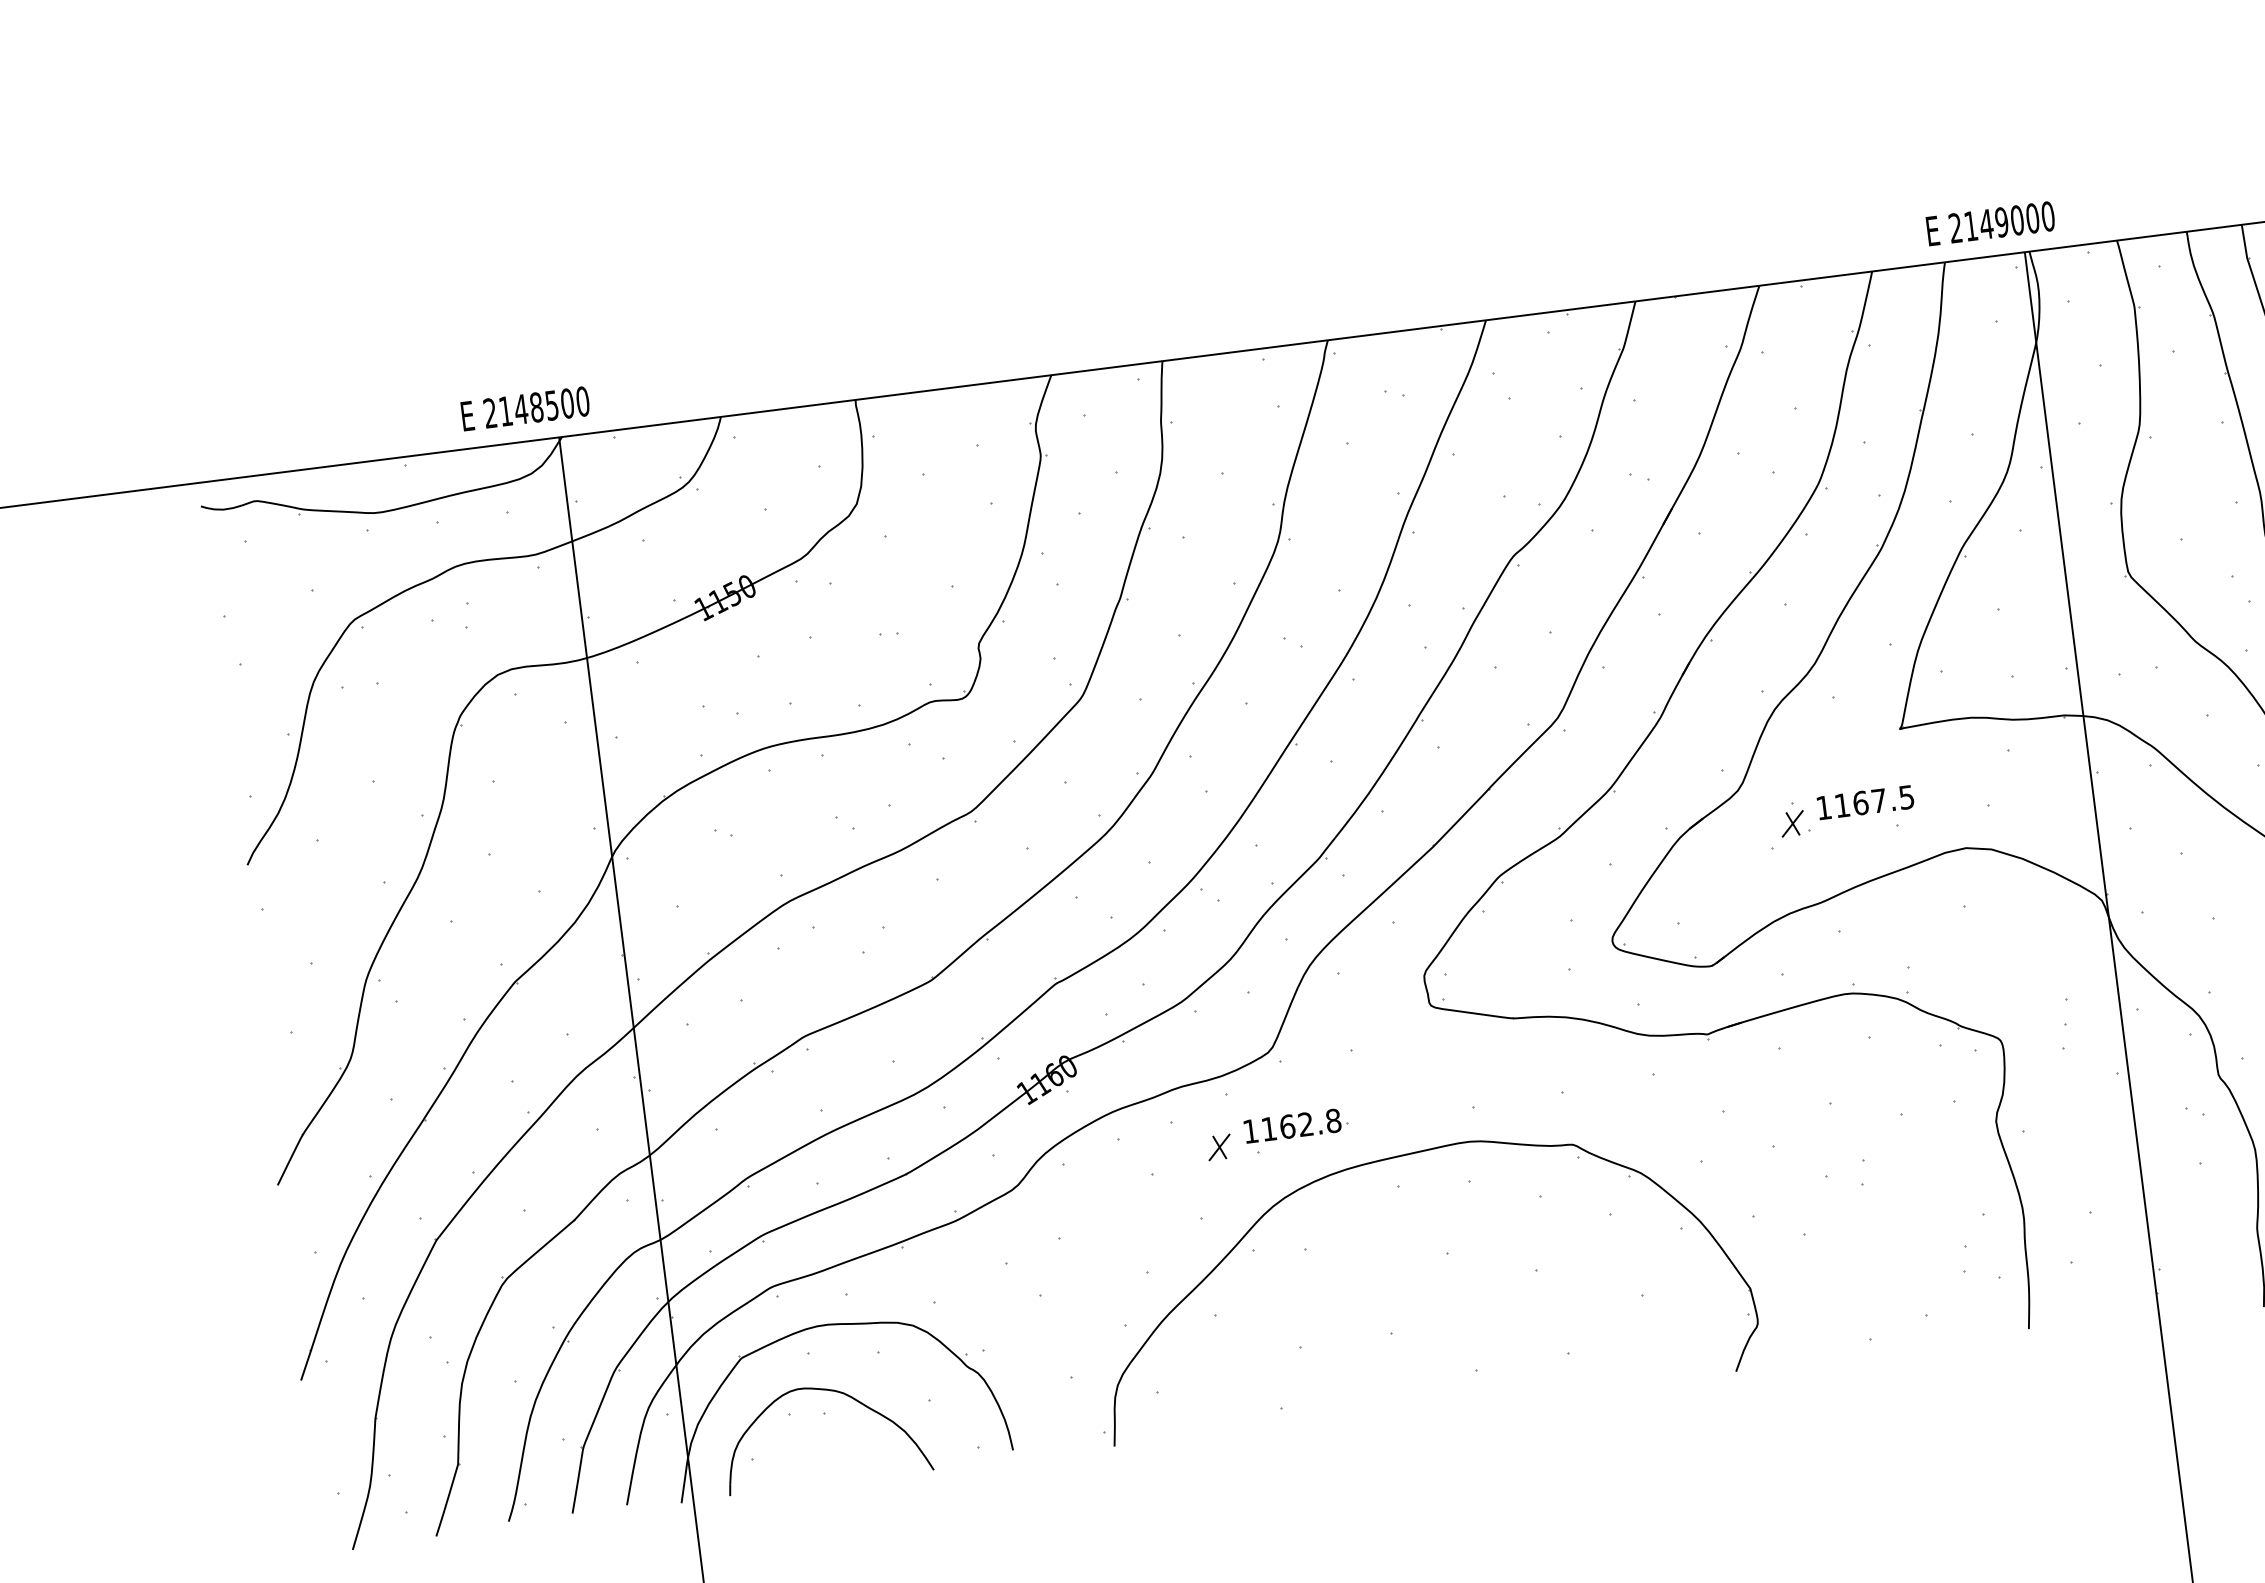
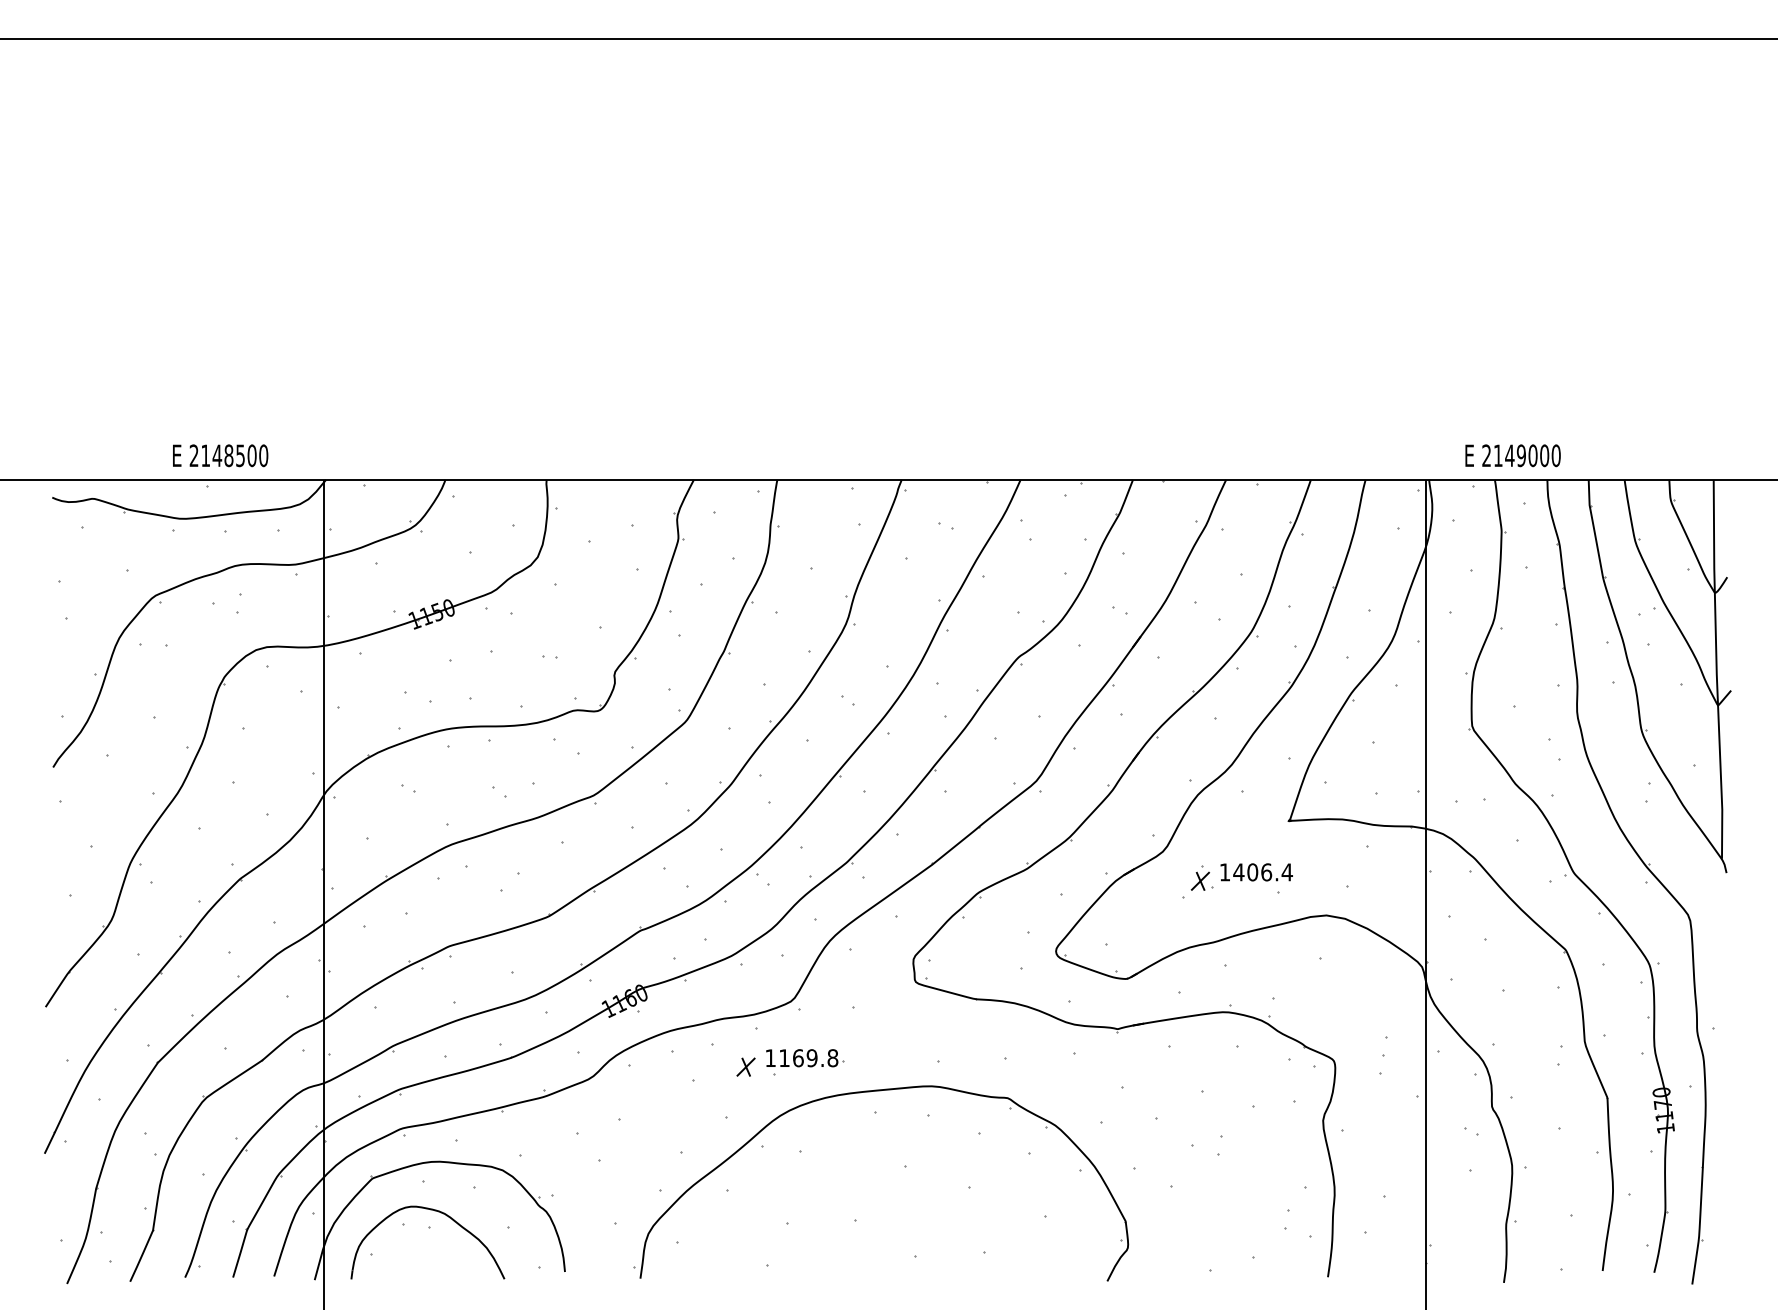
text: (1989, 223) -> (1512, 455), moved
text: (525, 408) -> (220, 455), moved
text: (1873, 801) -> (1262, 872), 1167.5 -> 1406.4
text: (1305, 1124) -> (811, 1058), 1162.8 -> 1169.8

